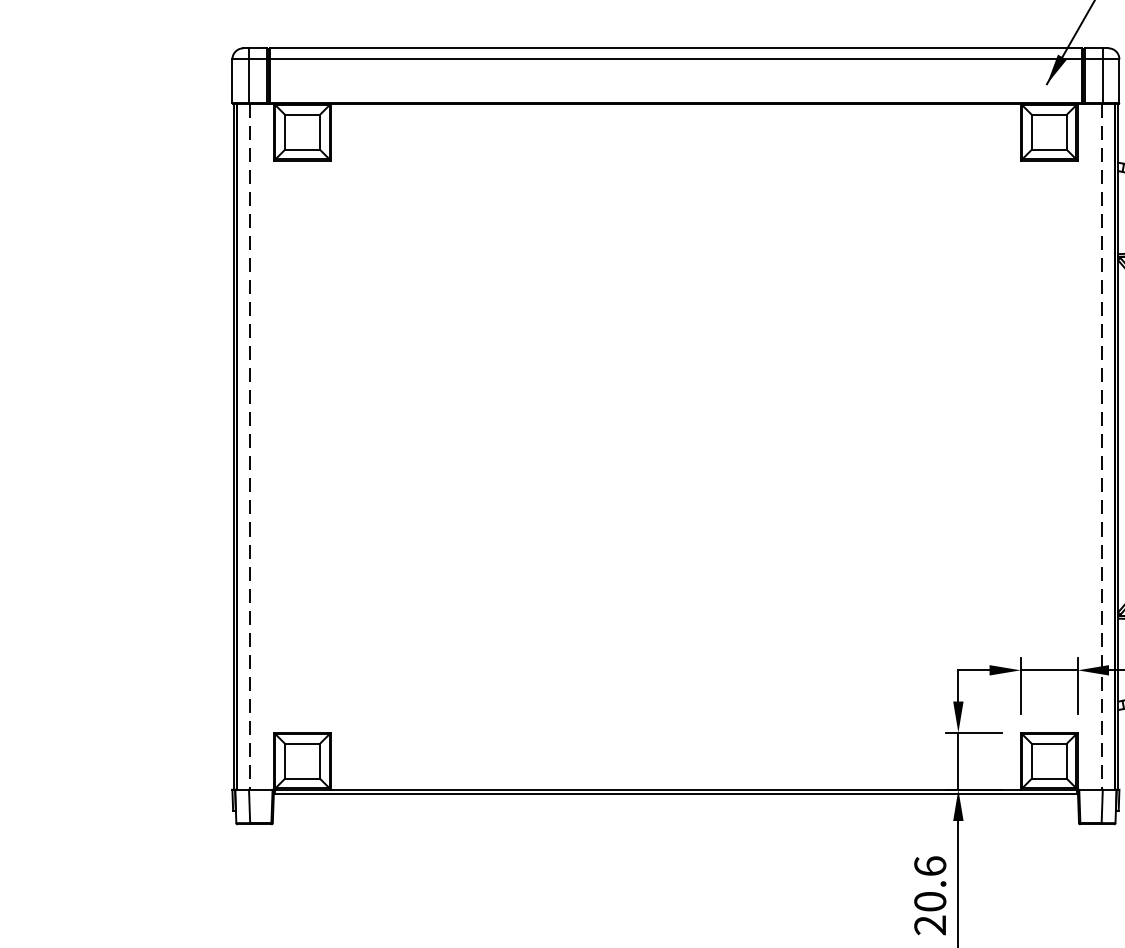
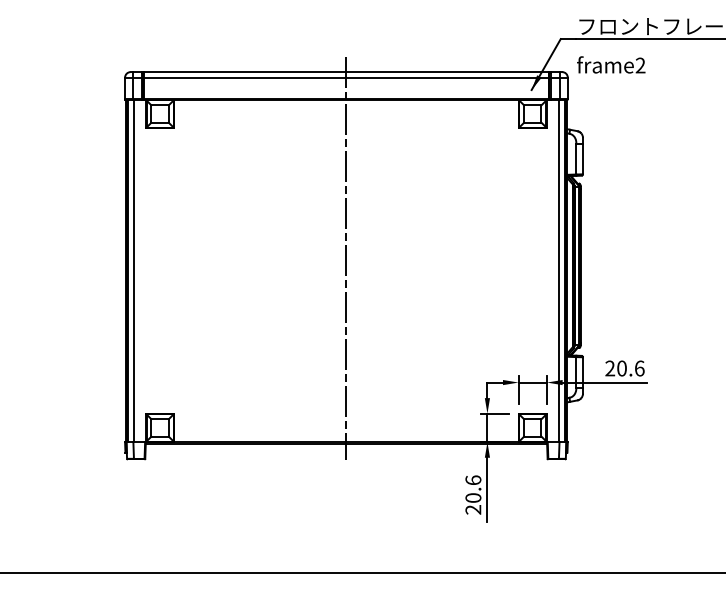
line: (676, 419) -> (346, 257), added
line: (249, 447) -> (133, 271), dashed -> solid
line: (1102, 447) -> (559, 271), dashed -> solid

